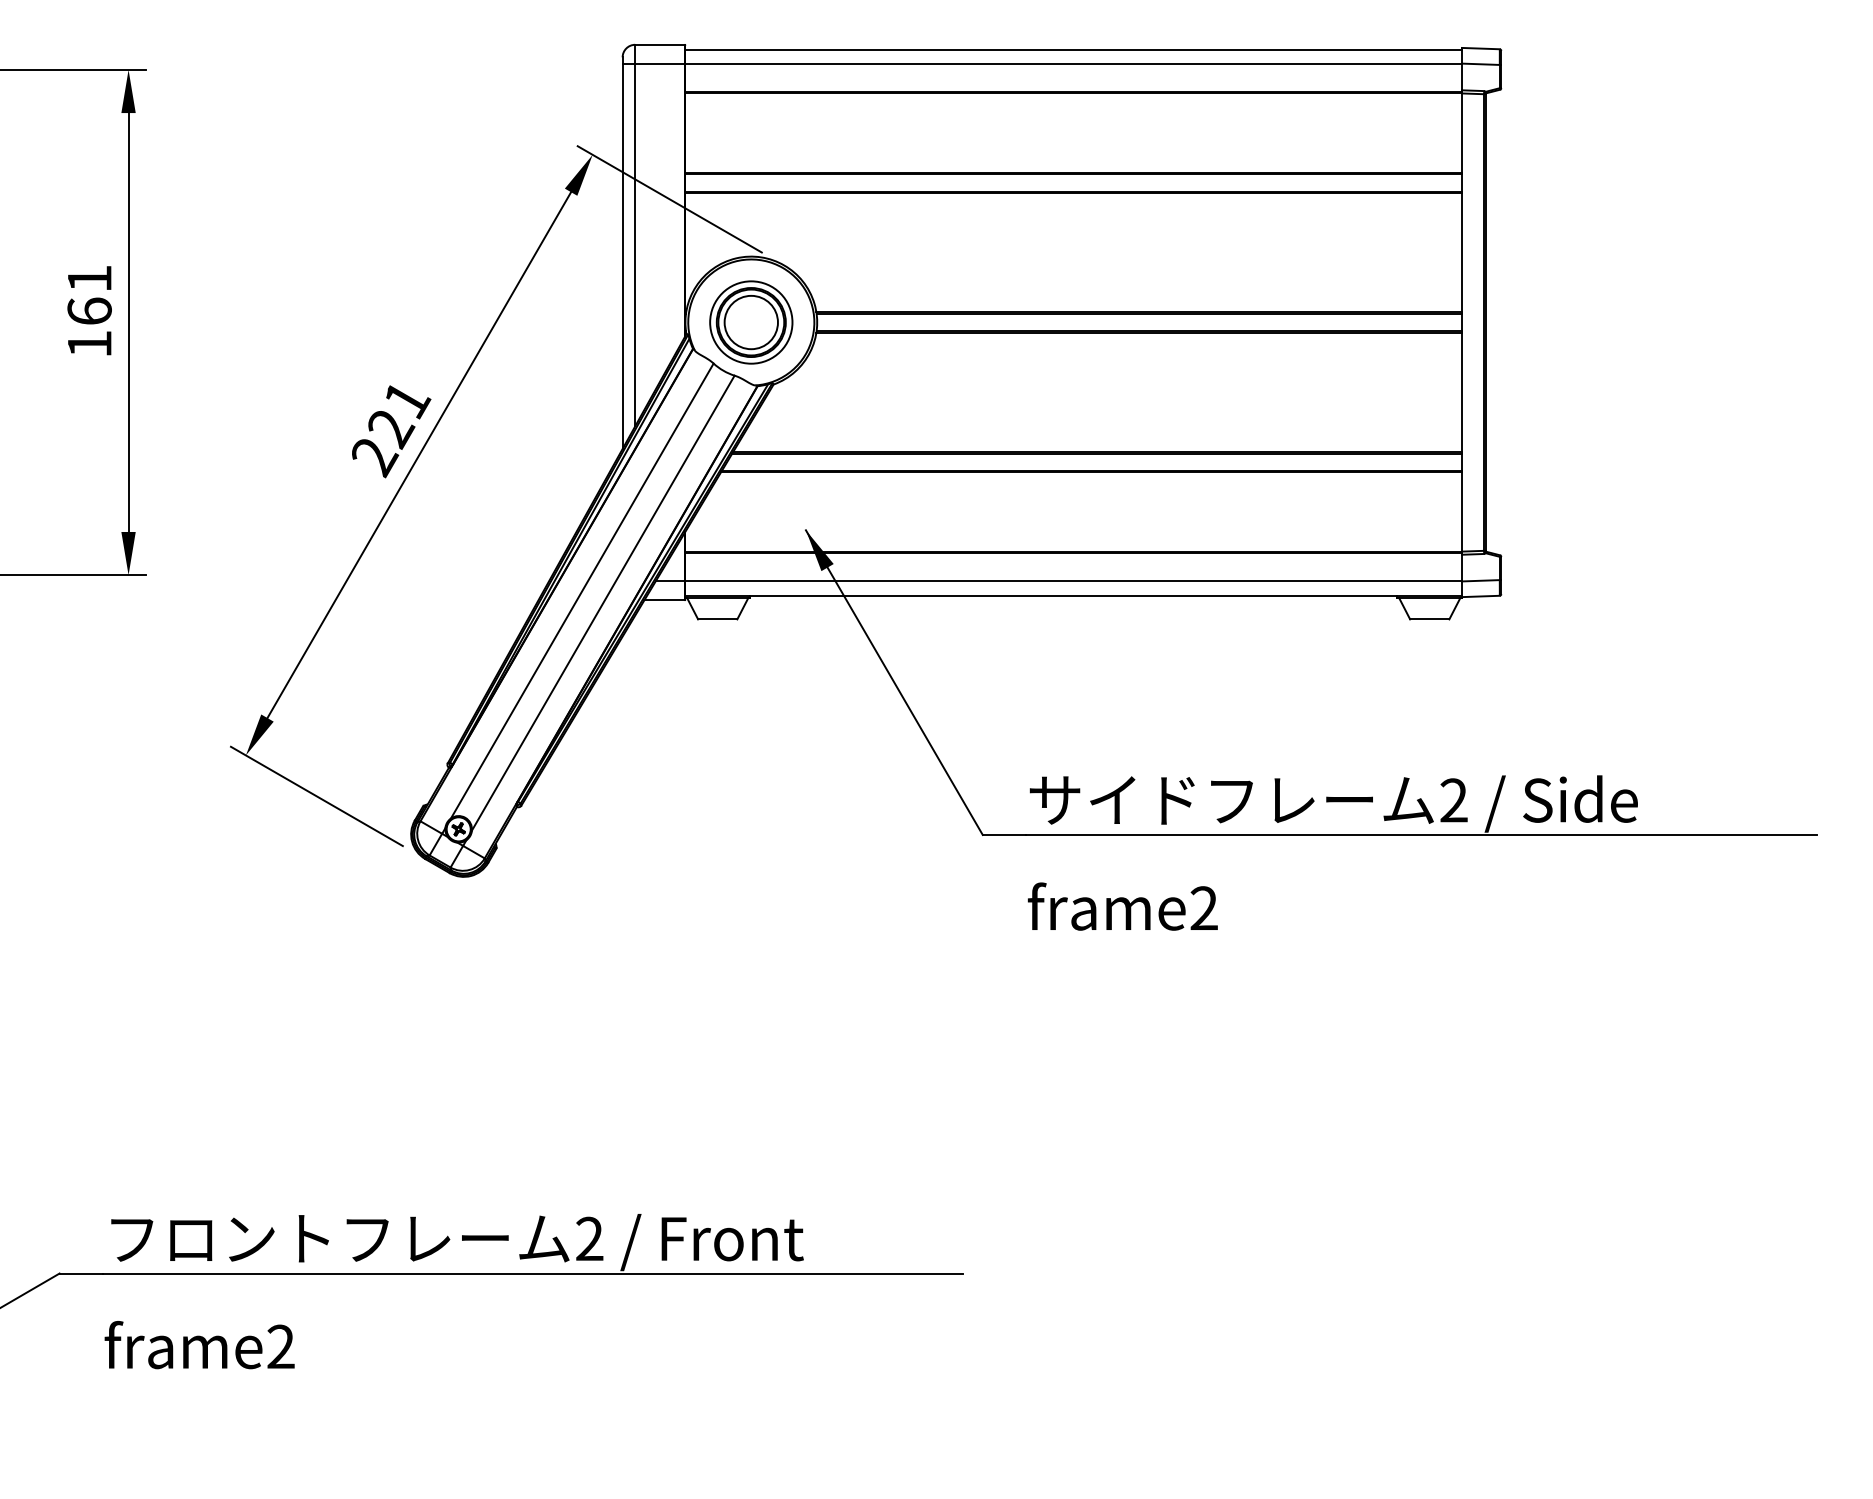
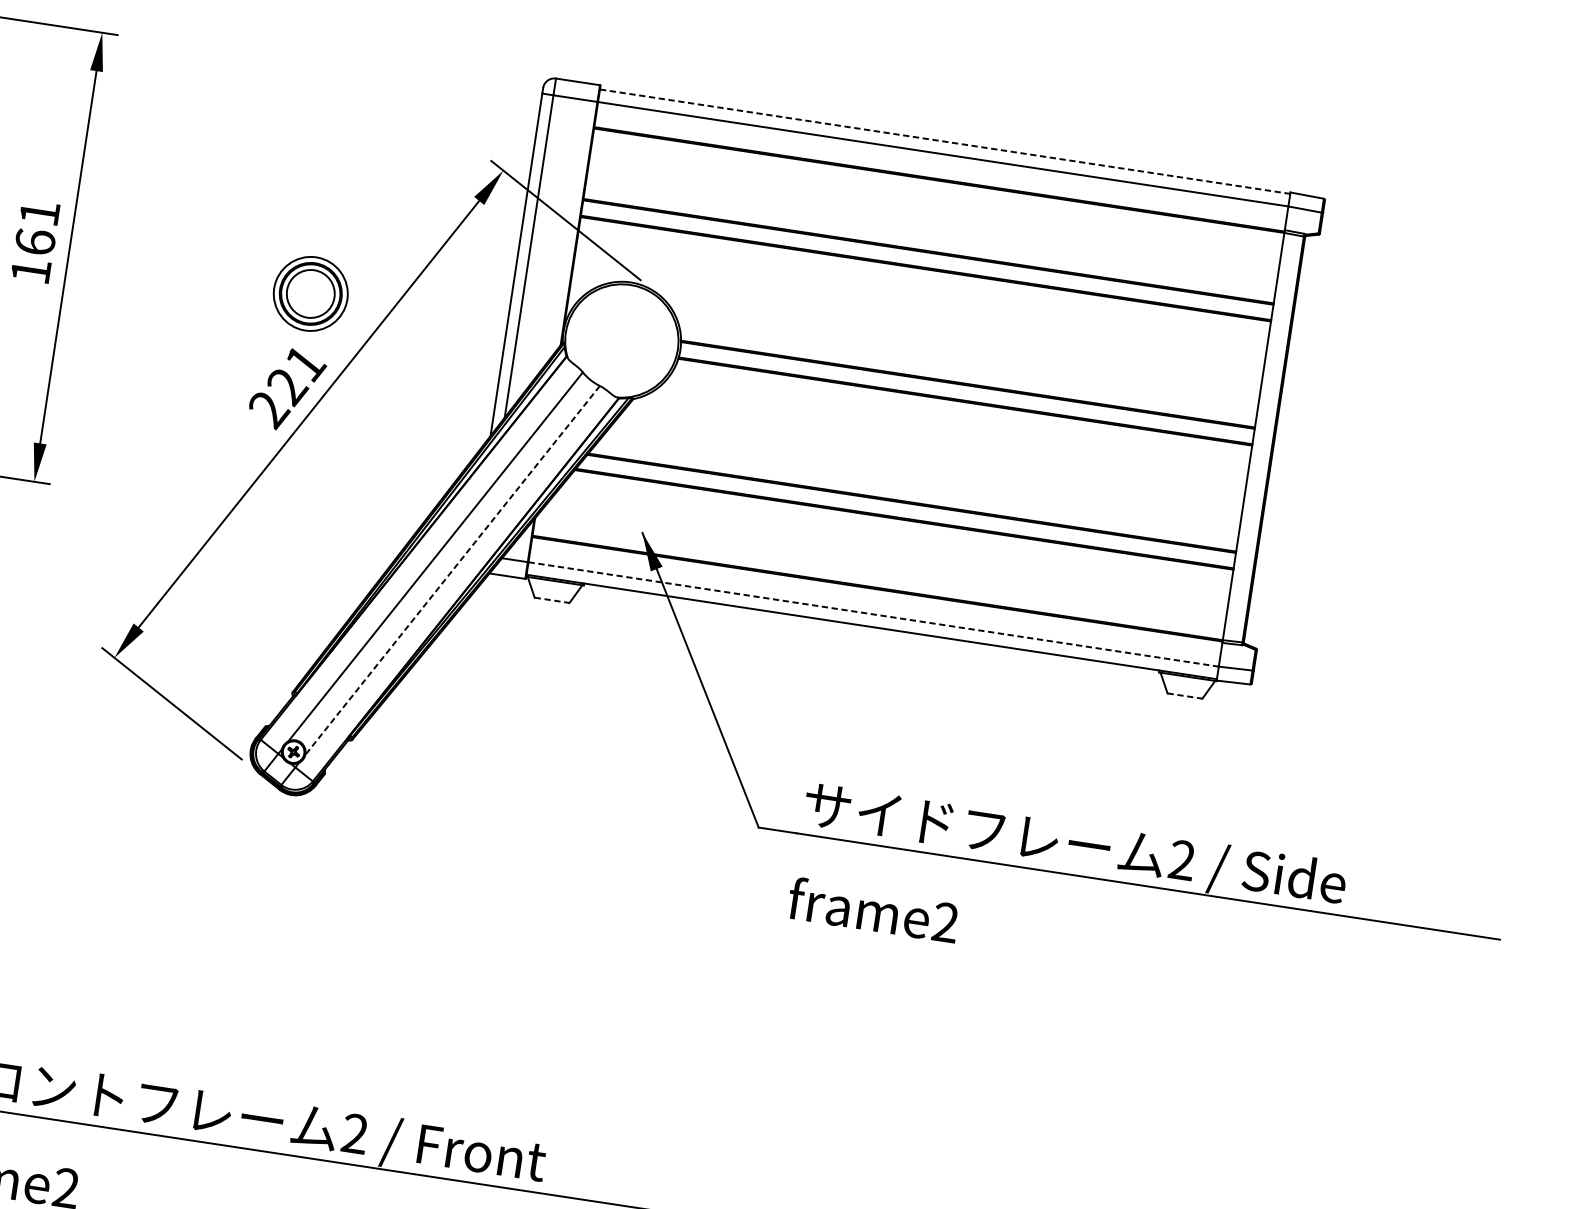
line: (1074, 49) -> (945, 141), solid -> dashed
part: (751, 322) -> (310, 293), moved
line: (1074, 581) -> (874, 614), solid -> dashed
line: (603, 603) -> (452, 570), solid -> dashed
line: (717, 619) -> (551, 600), solid -> dashed
line: (1429, 619) -> (1184, 696), solid -> dashed

